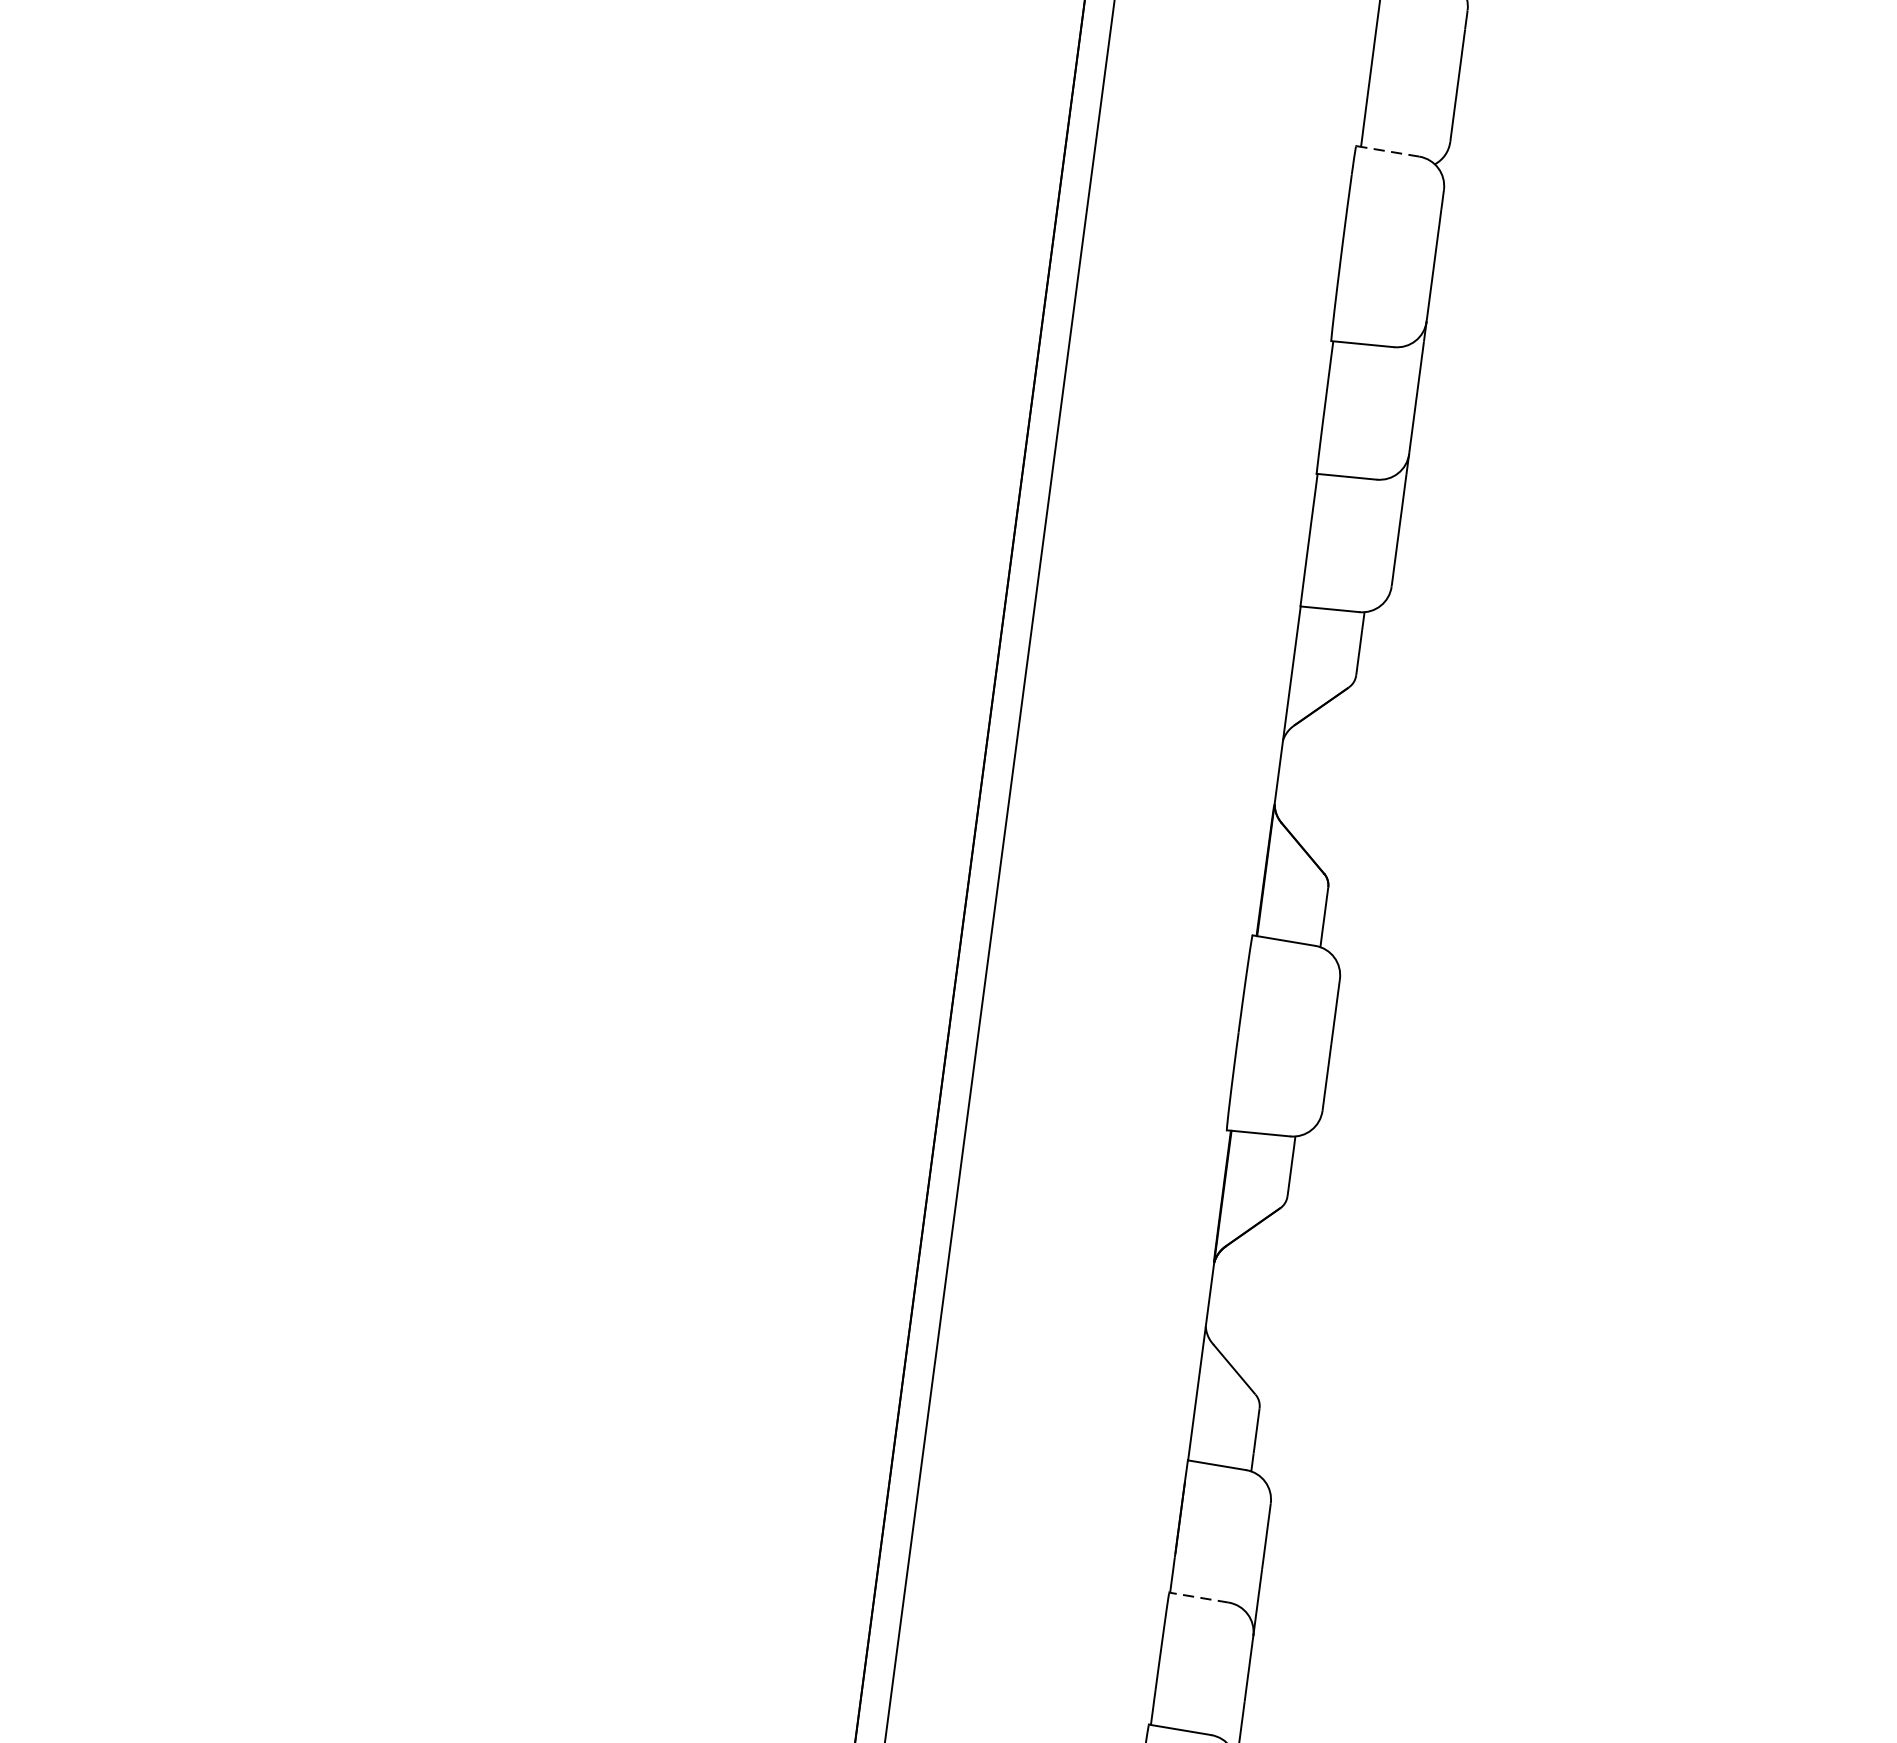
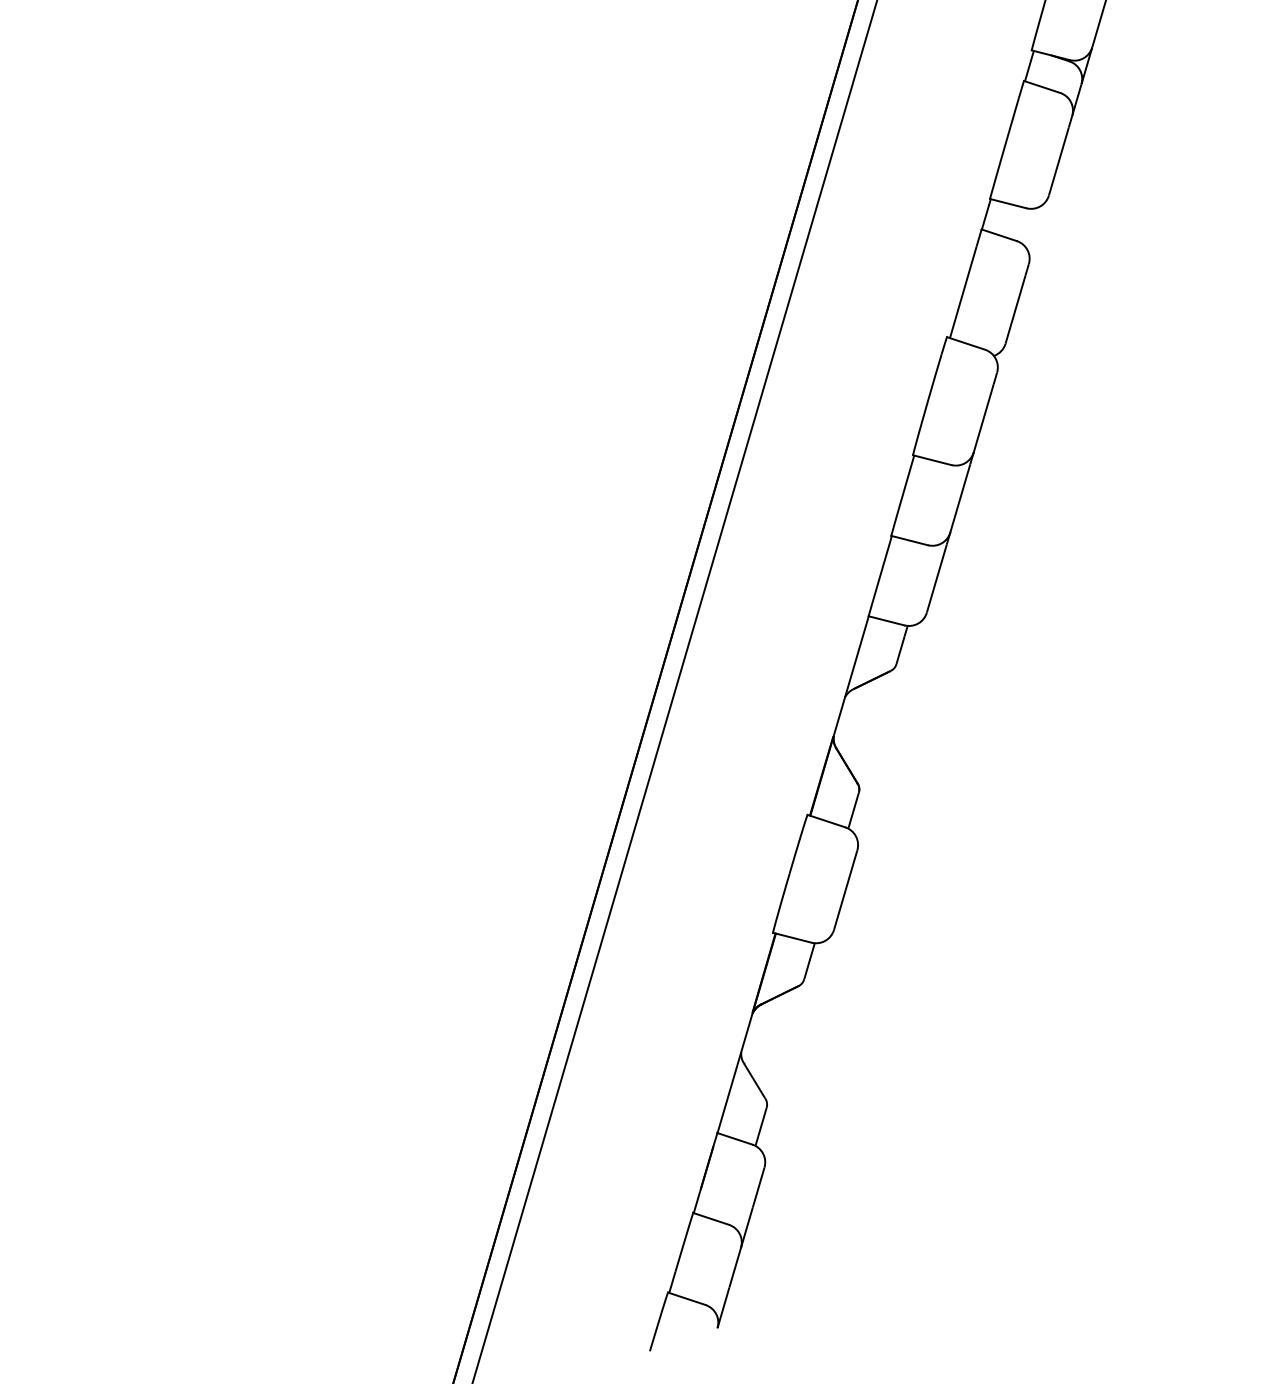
line: (1386, 151) -> (965, 343), dashed -> solid
line: (1199, 1596) -> (711, 1218), dashed -> solid

